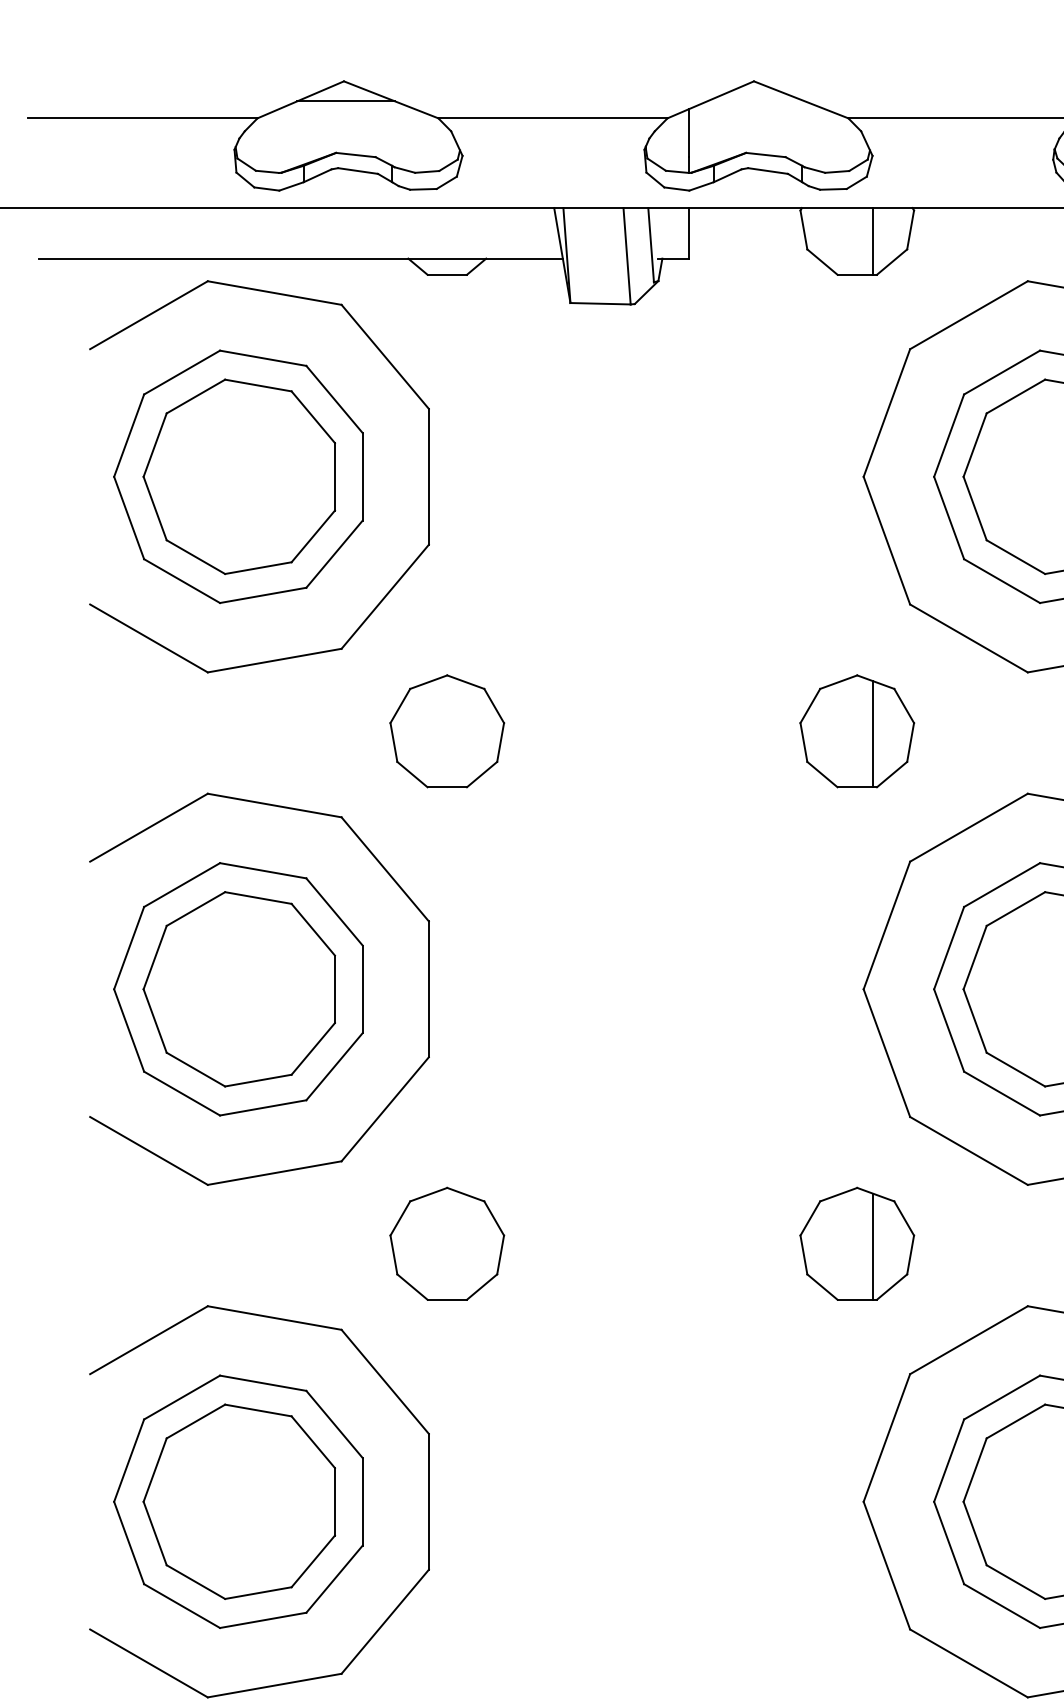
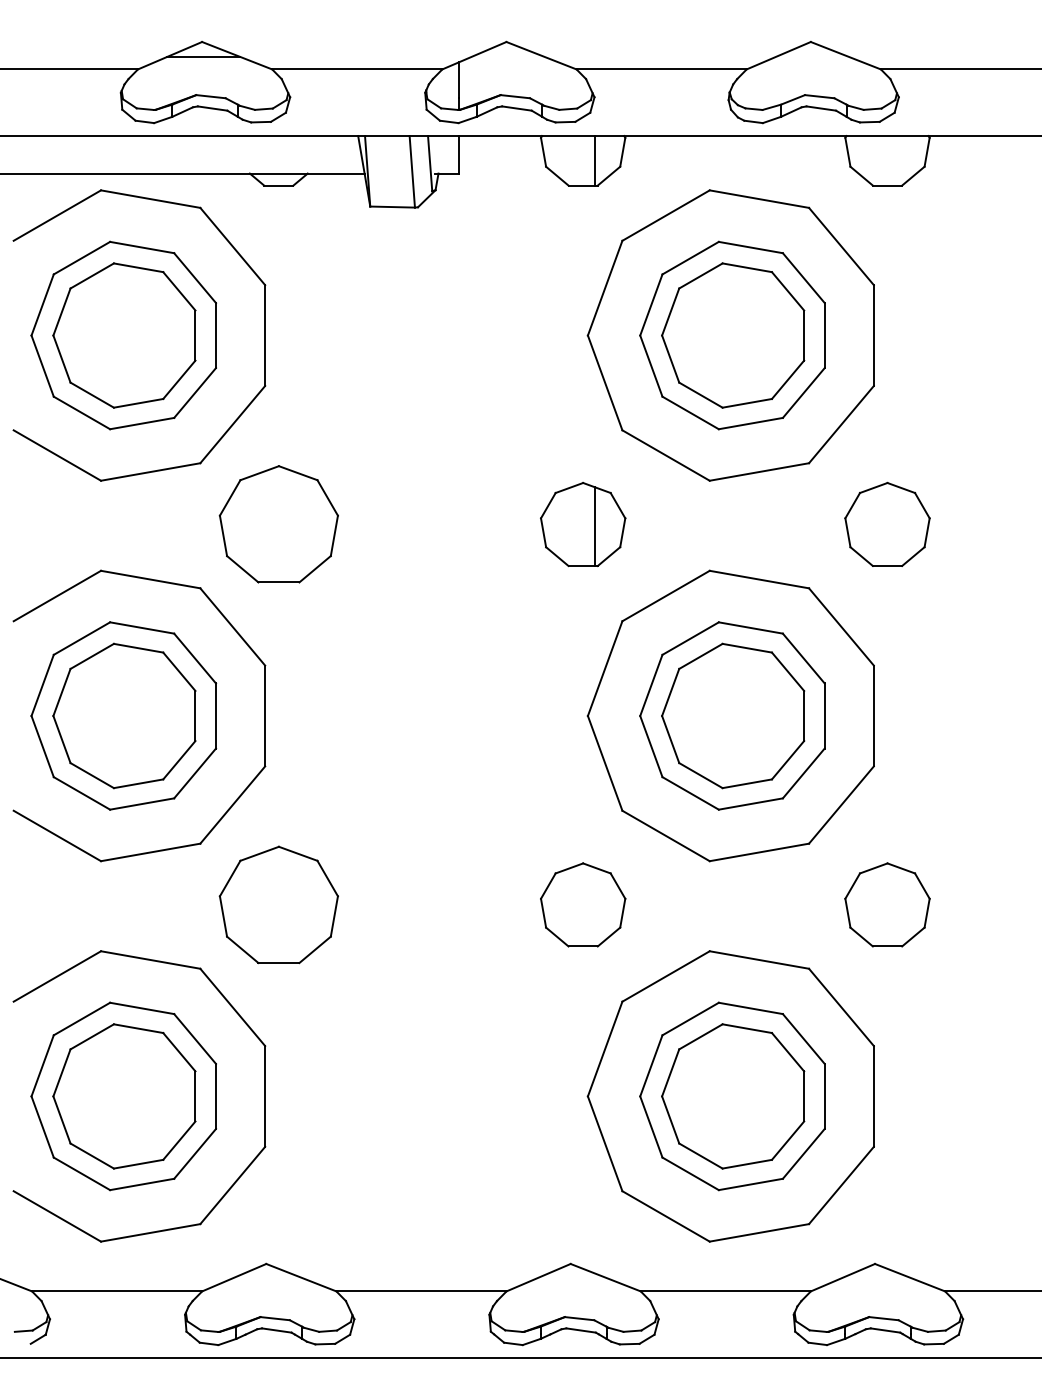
part: (446, 731) -> (278, 524), size x1.4
part: (446, 1243) -> (278, 904), size x1.4
line: (872, 1245) -> (594, 906), removed

